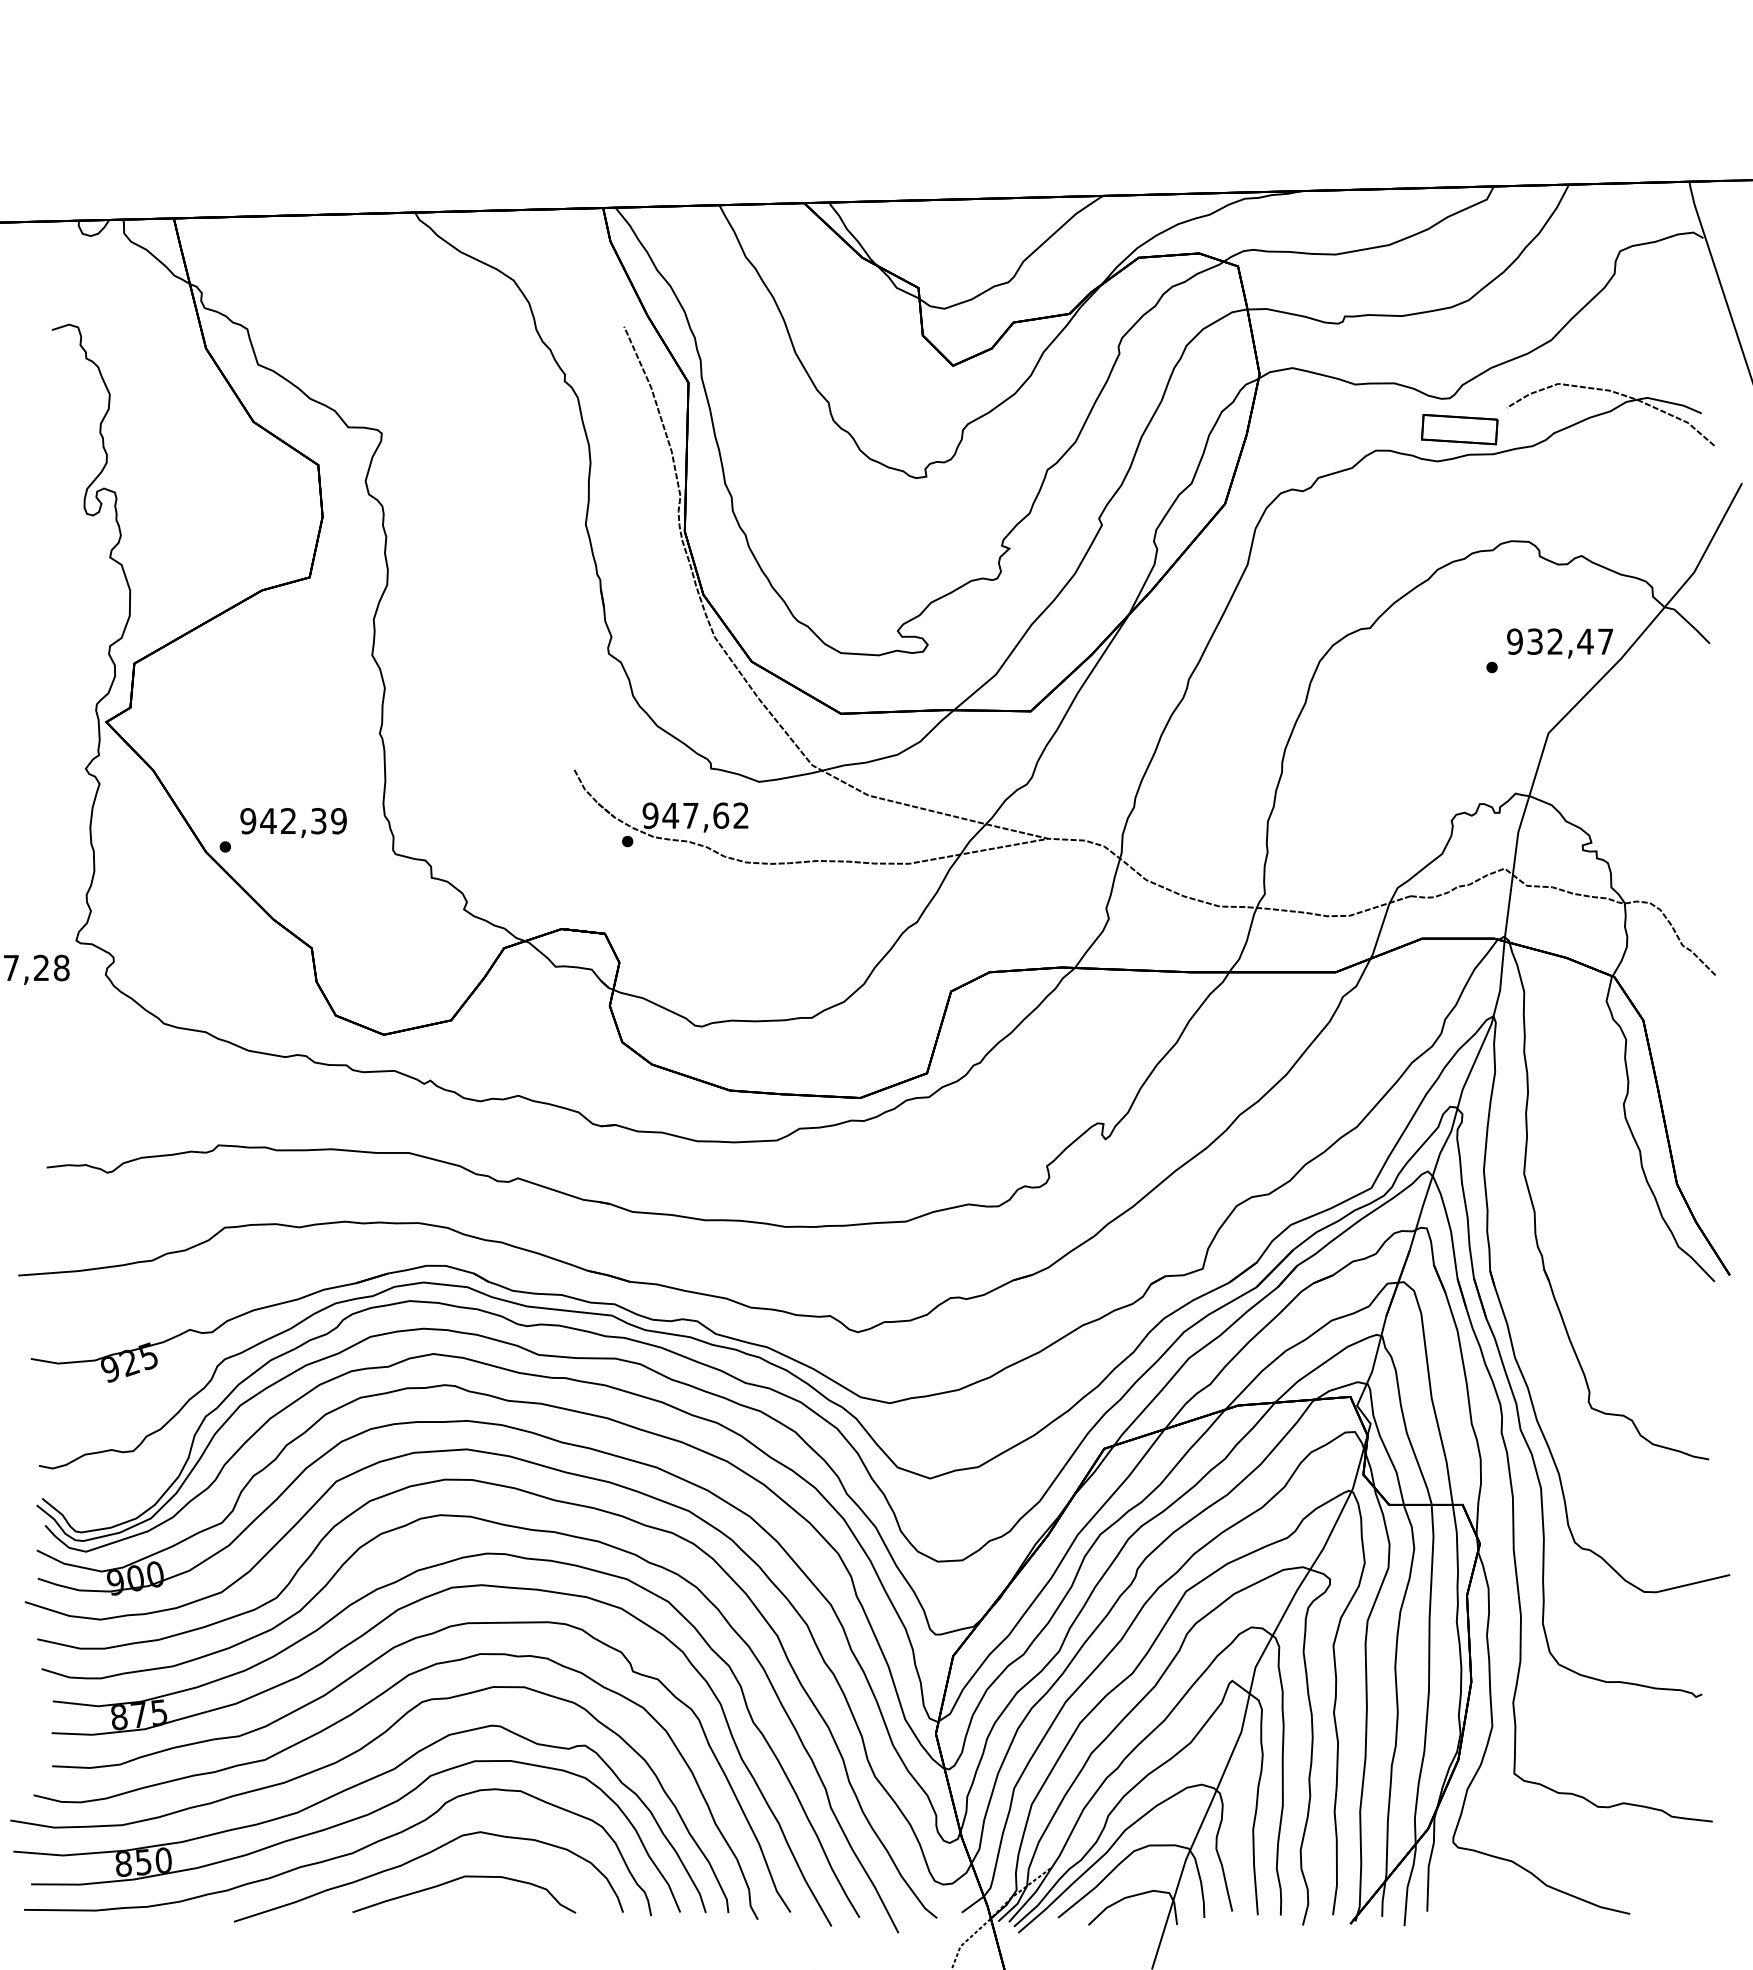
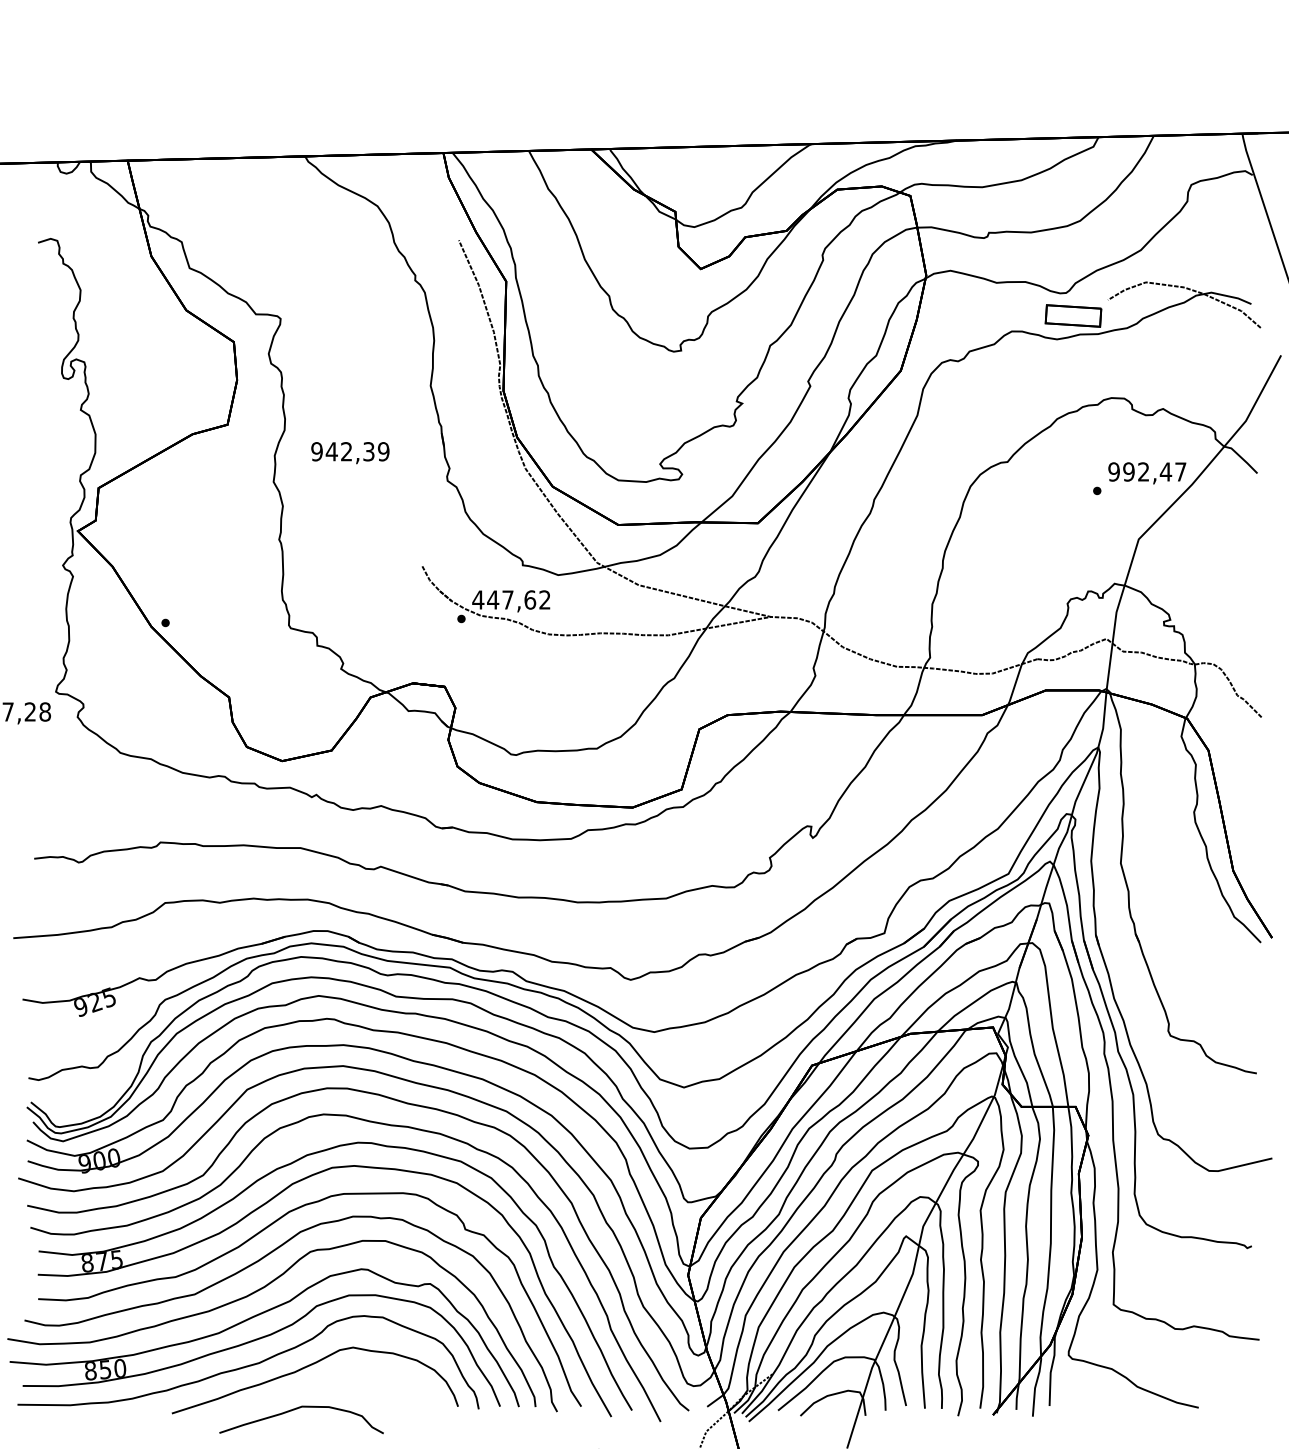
text: (1535, 641) -> (1129, 471), 932,47 -> 992,47
text: (650, 815) -> (478, 599), 947,62 -> 447,62
text: (293, 823) -> (350, 453), moved
curve: (459, 1879) -> (298, 1408), moved

